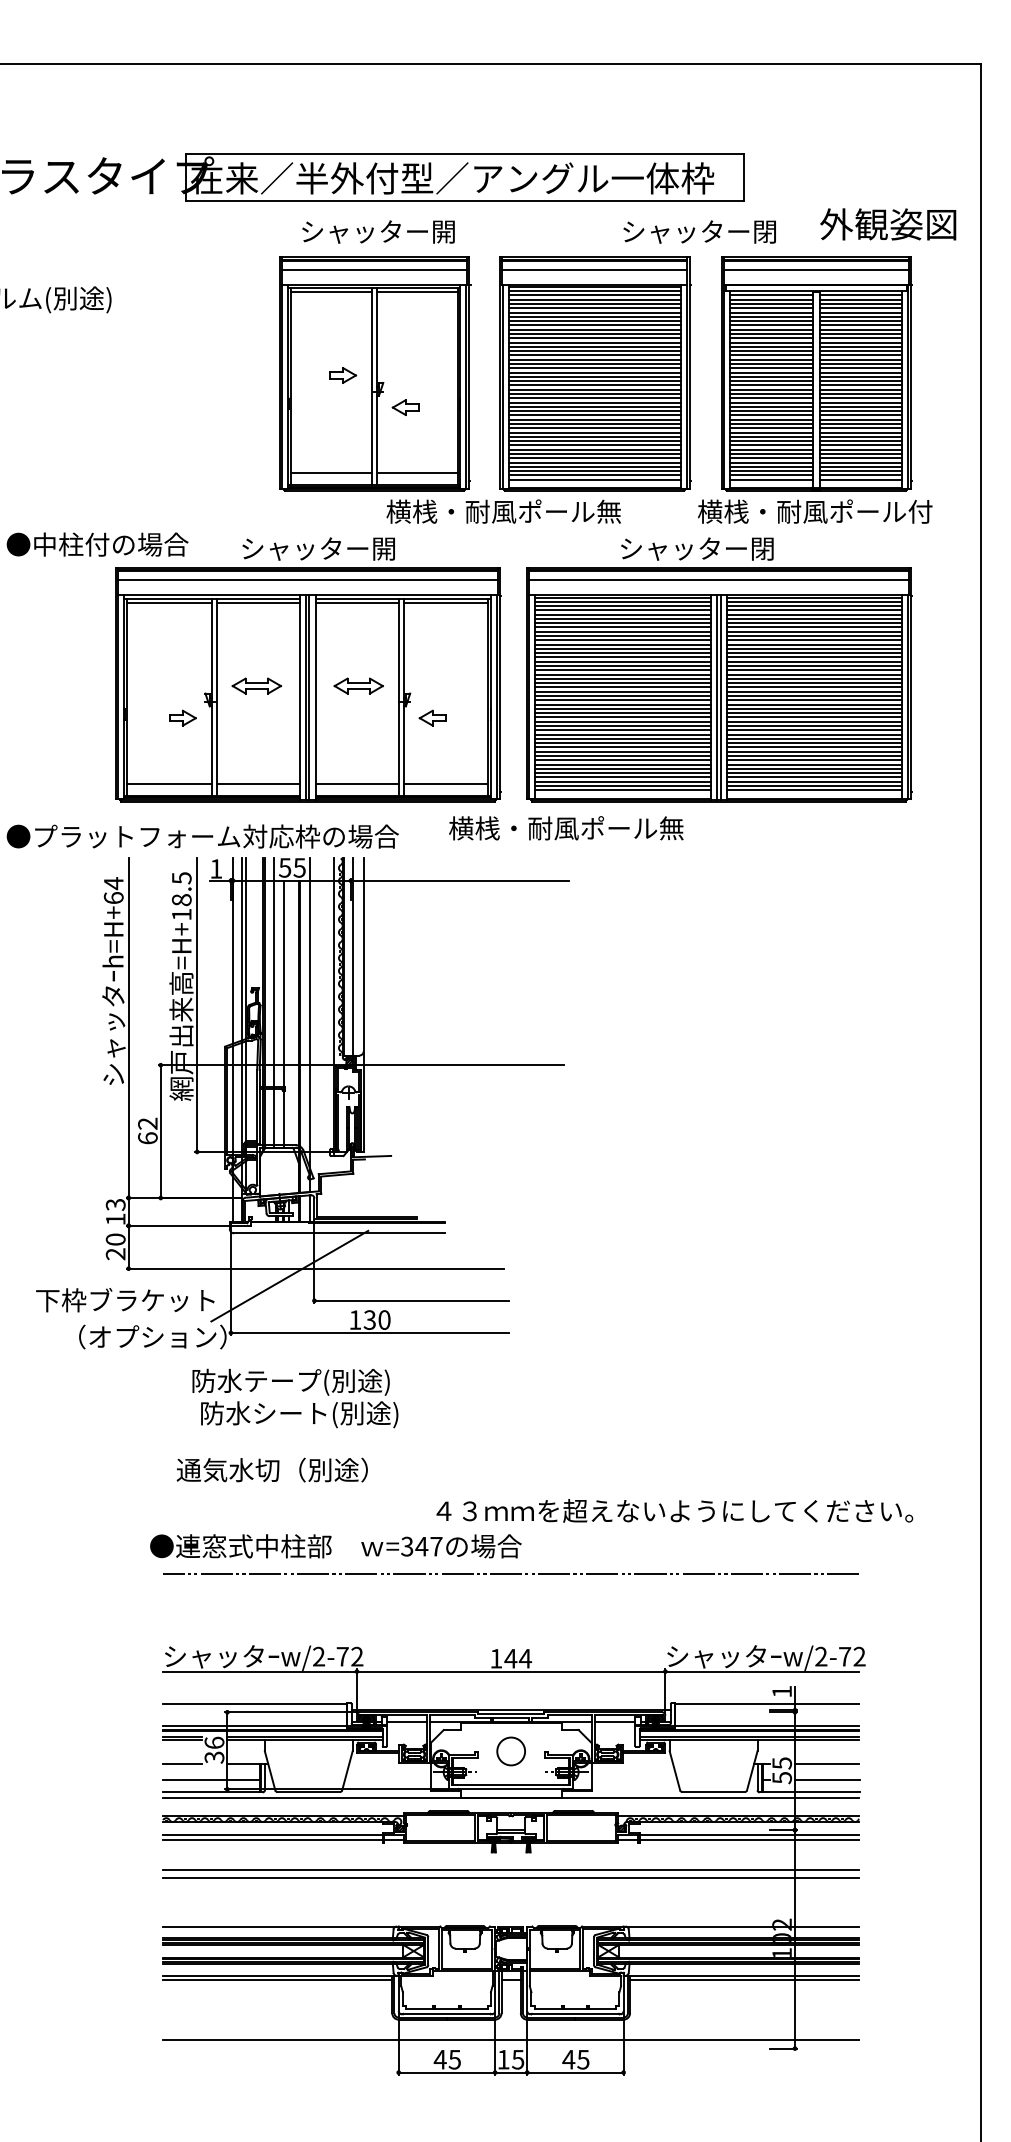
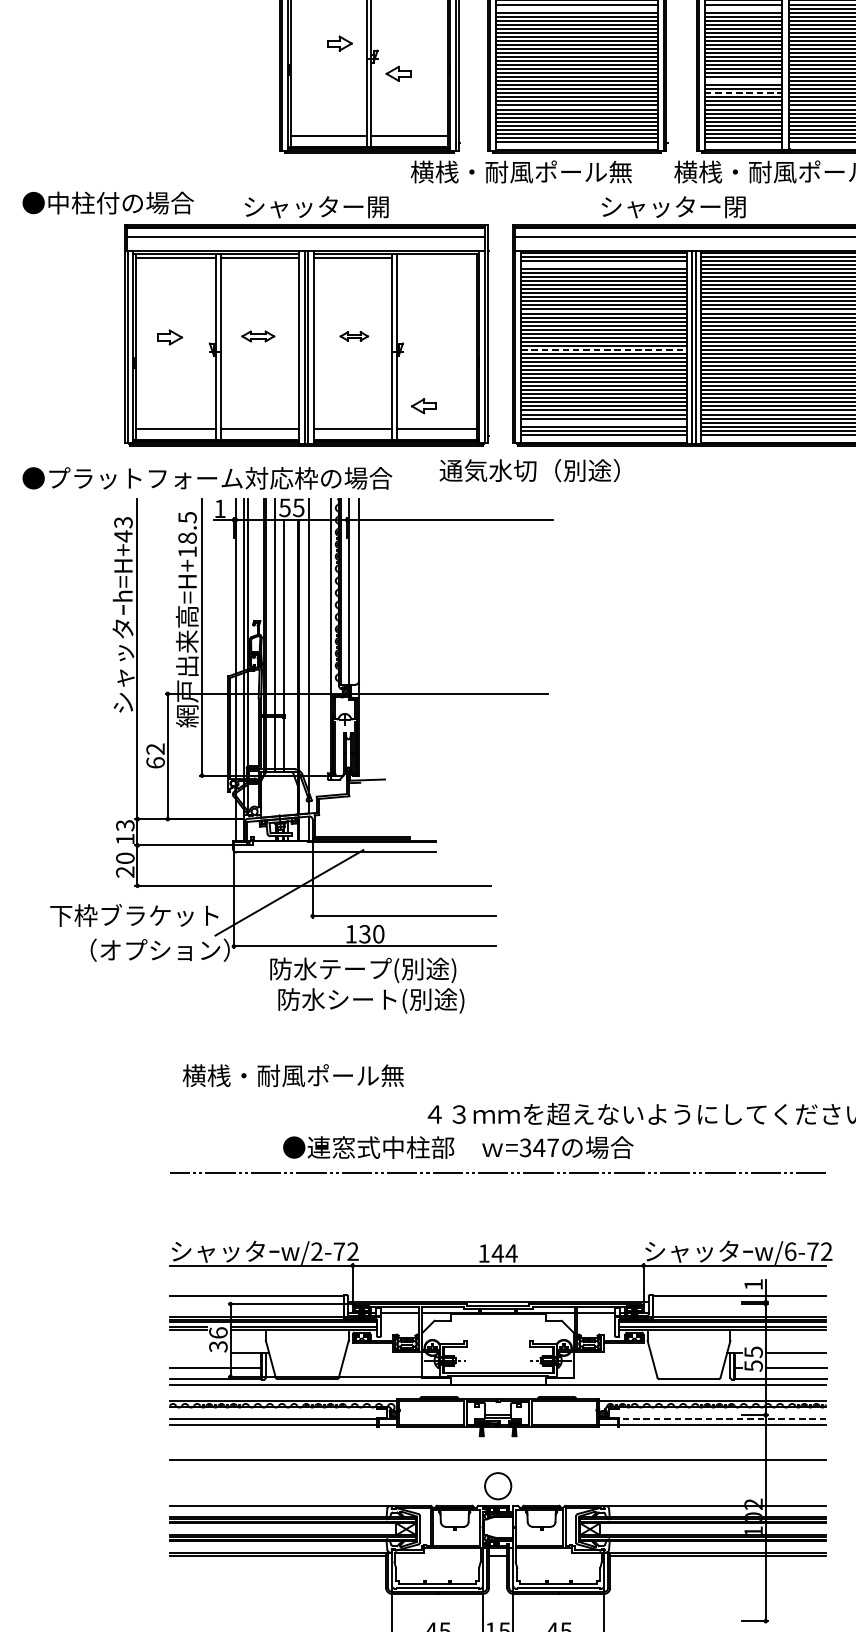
line: (594, 338) -> (576, 8), removed
line: (771, 338) -> (743, 8), removed
line: (771, 415) -> (743, 81), removed
line: (771, 428) -> (743, 93), solid -> dashed
text: (503, 511) -> (521, 171), moved
line: (445, 602) -> (436, 257), removed
line: (623, 610) -> (604, 265), removed
part: (256, 685) -> (258, 335), size x0.7
part: (358, 685) -> (354, 335), size x0.6
line: (623, 700) -> (604, 350), solid -> dashed
part: (182, 717) -> (169, 336), moved
part: (432, 717) -> (423, 405), moved
line: (623, 777) -> (604, 422), removed
text: (566, 828) -> (550, 470), 横桟・耐風ポール無 -> 通気水切（別途）
text: (113, 890) -> (123, 529), h=H+64 -> h=H+43
text: (295, 1398) -> (367, 985), moved
text: (293, 1469) -> (292, 1075), 通気水切（別途） -> 横桟・耐風ポール無
text: (335, 1546) -> (457, 1147), moved
text: (821, 1656) -> (790, 1251), w/2-72 -> w/6-72
circle: (510, 1751) -> (497, 1486), moved
line: (182, 1764) -> (188, 1353), removed
line: (749, 1834) -> (722, 1419), solid -> dashed
line: (511, 1870) -> (498, 1453), removed
line: (511, 2040) -> (498, 1613), removed

